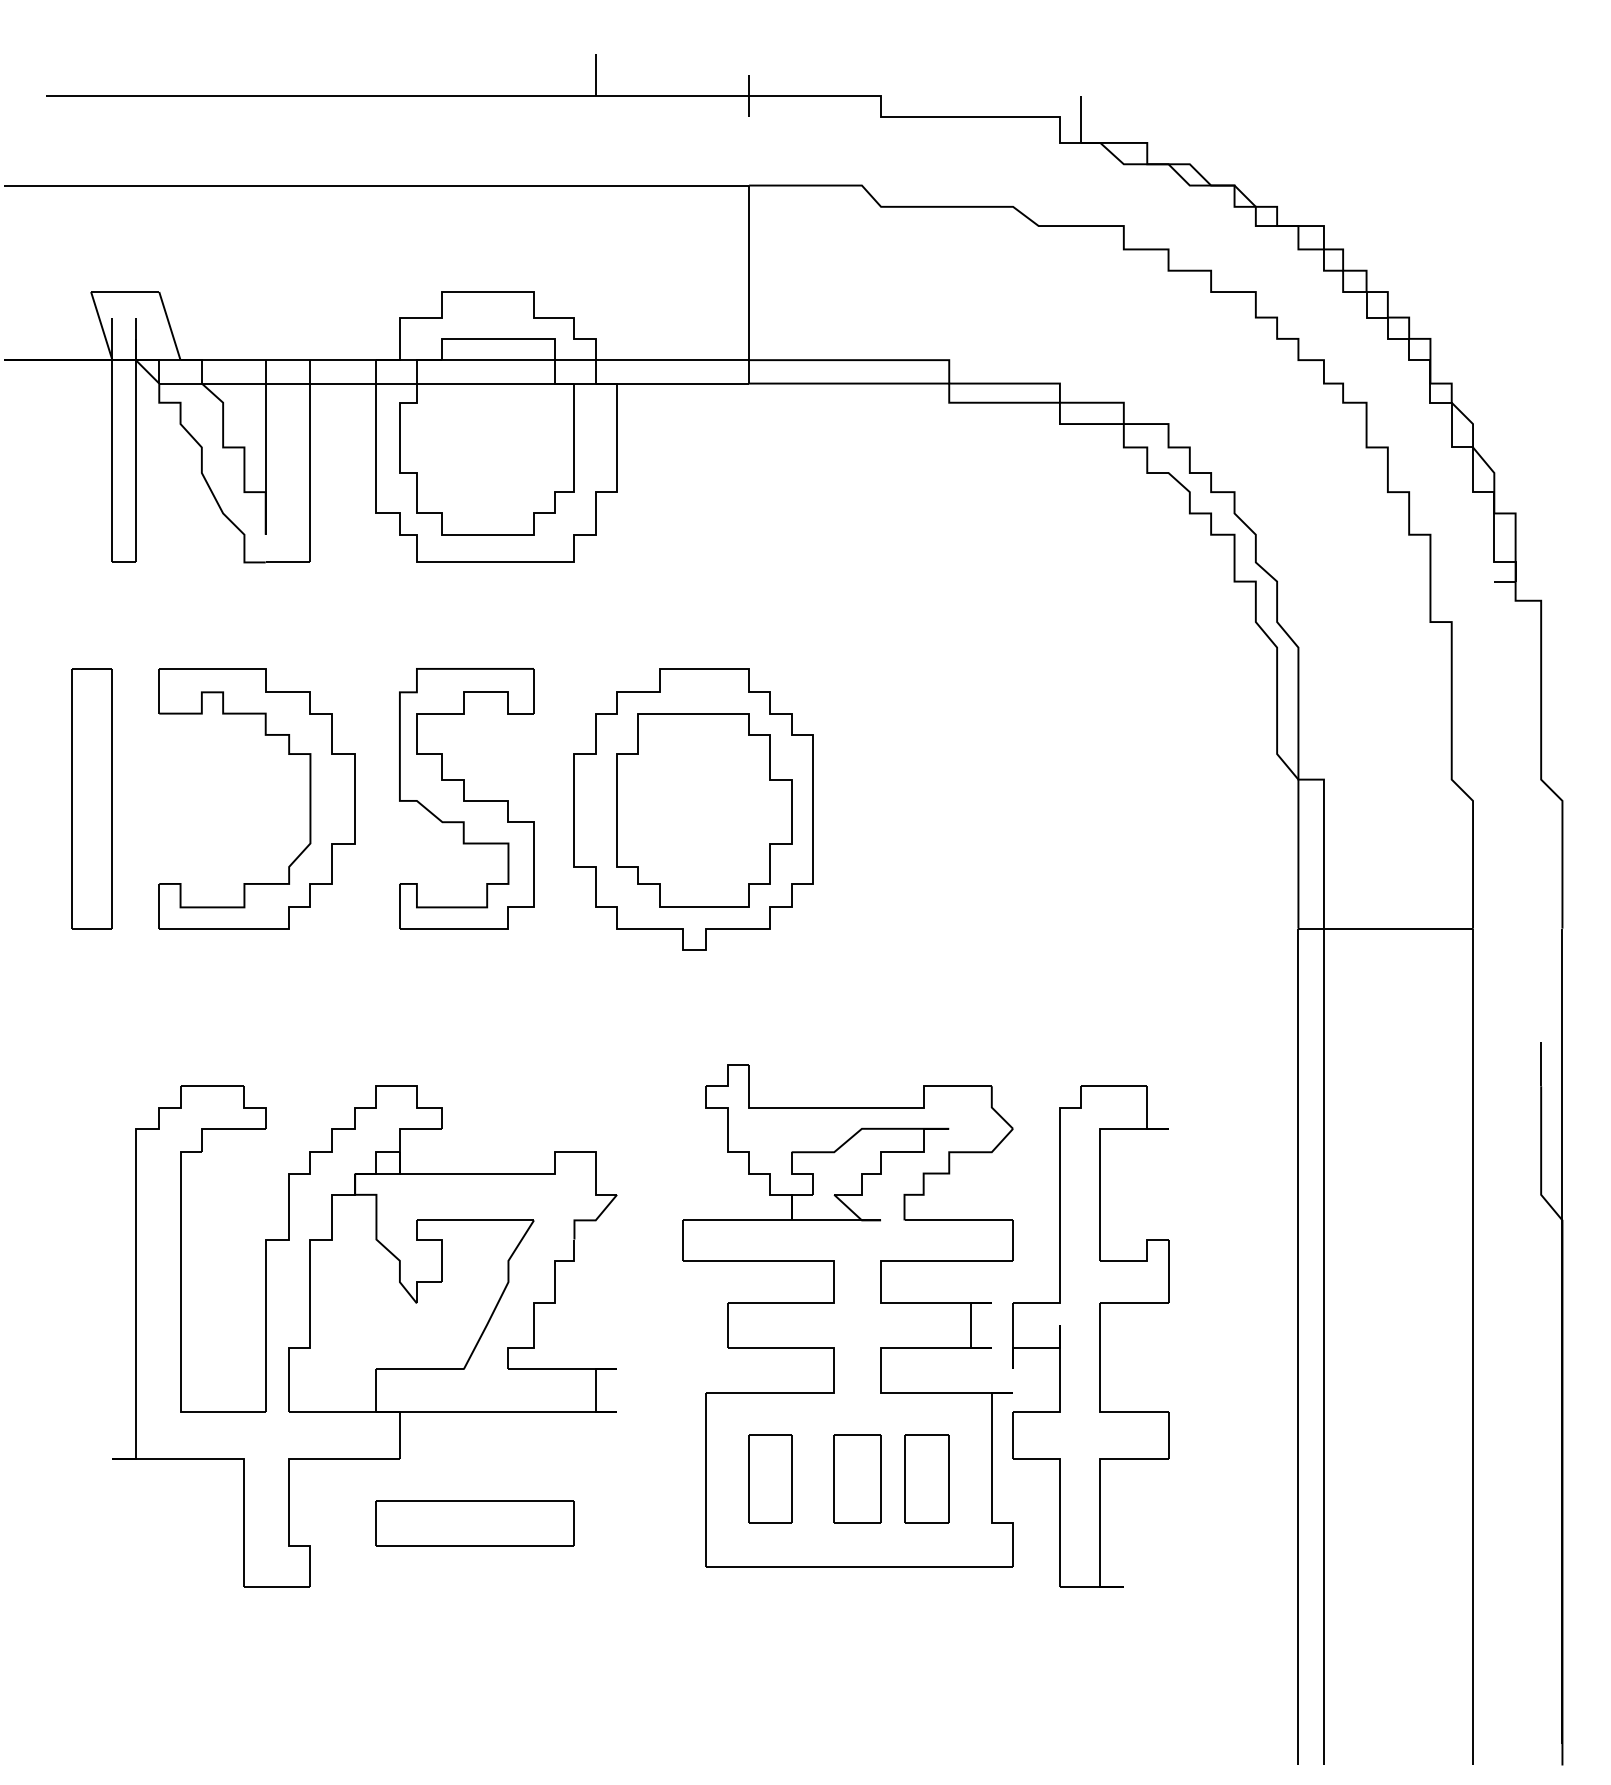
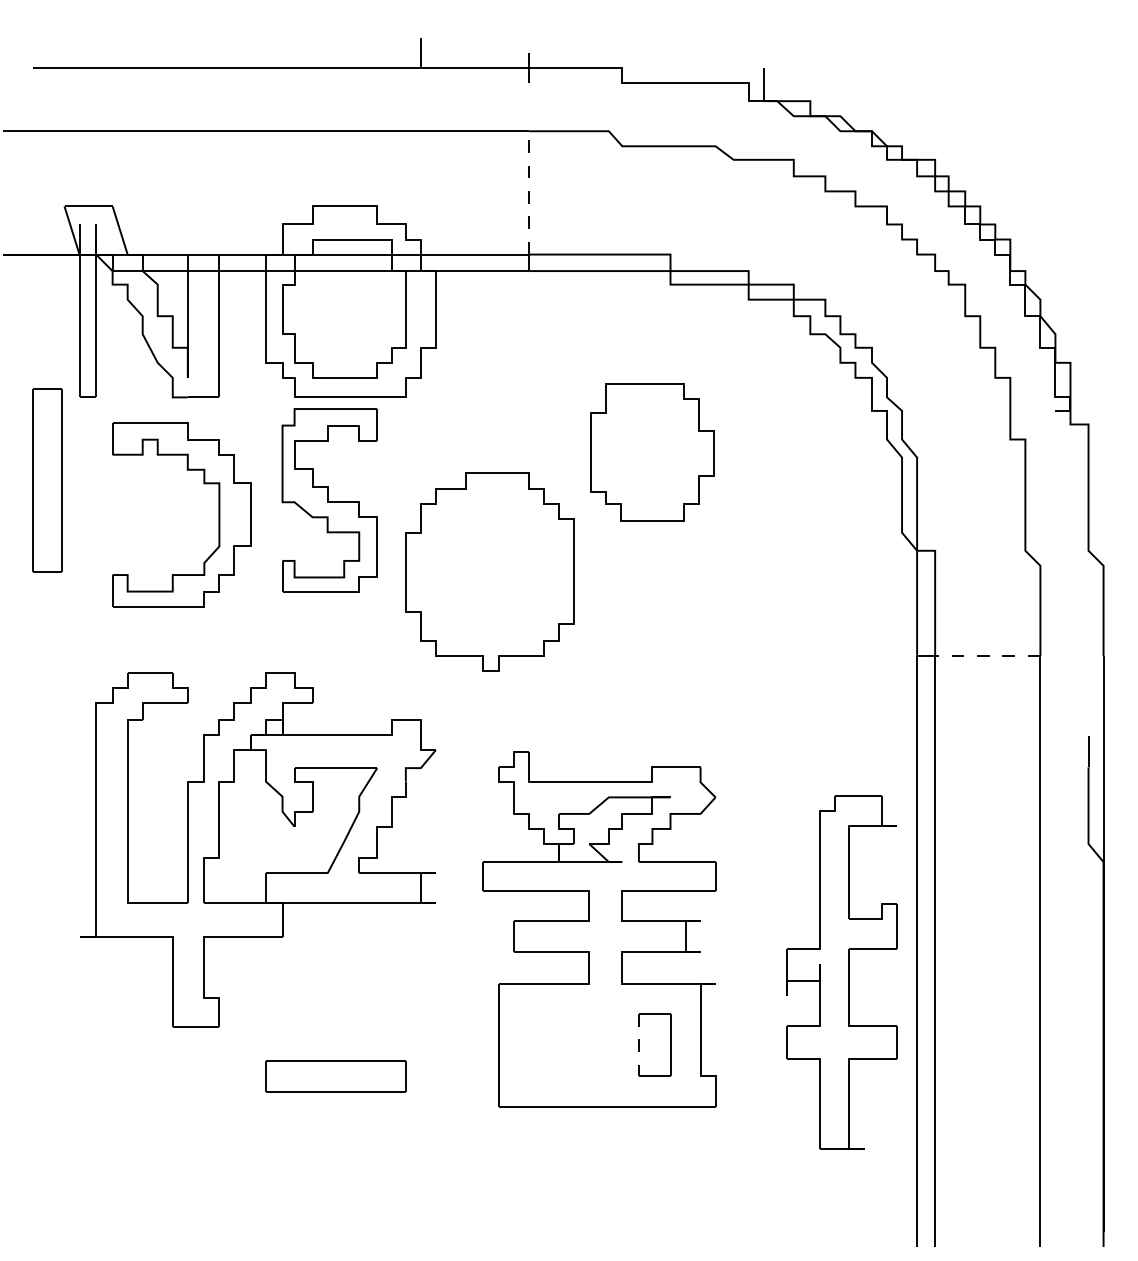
line: (749, 272) -> (529, 192), solid -> dashed
part: (91, 798) -> (47, 480), moved
part: (309, 798) -> (218, 514), moved
part: (466, 798) -> (329, 500), moved
part: (704, 810) -> (652, 452), moved
line: (1398, 928) -> (987, 655), solid -> dashed
part: (364, 1336) -> (257, 850), moved
part: (1090, 1336) -> (841, 972), moved
part: (770, 1478) -> (544, 1044), removed
part: (857, 1478) -> (605, 1044), removed
line: (904, 1479) -> (638, 1045), solid -> dashed

